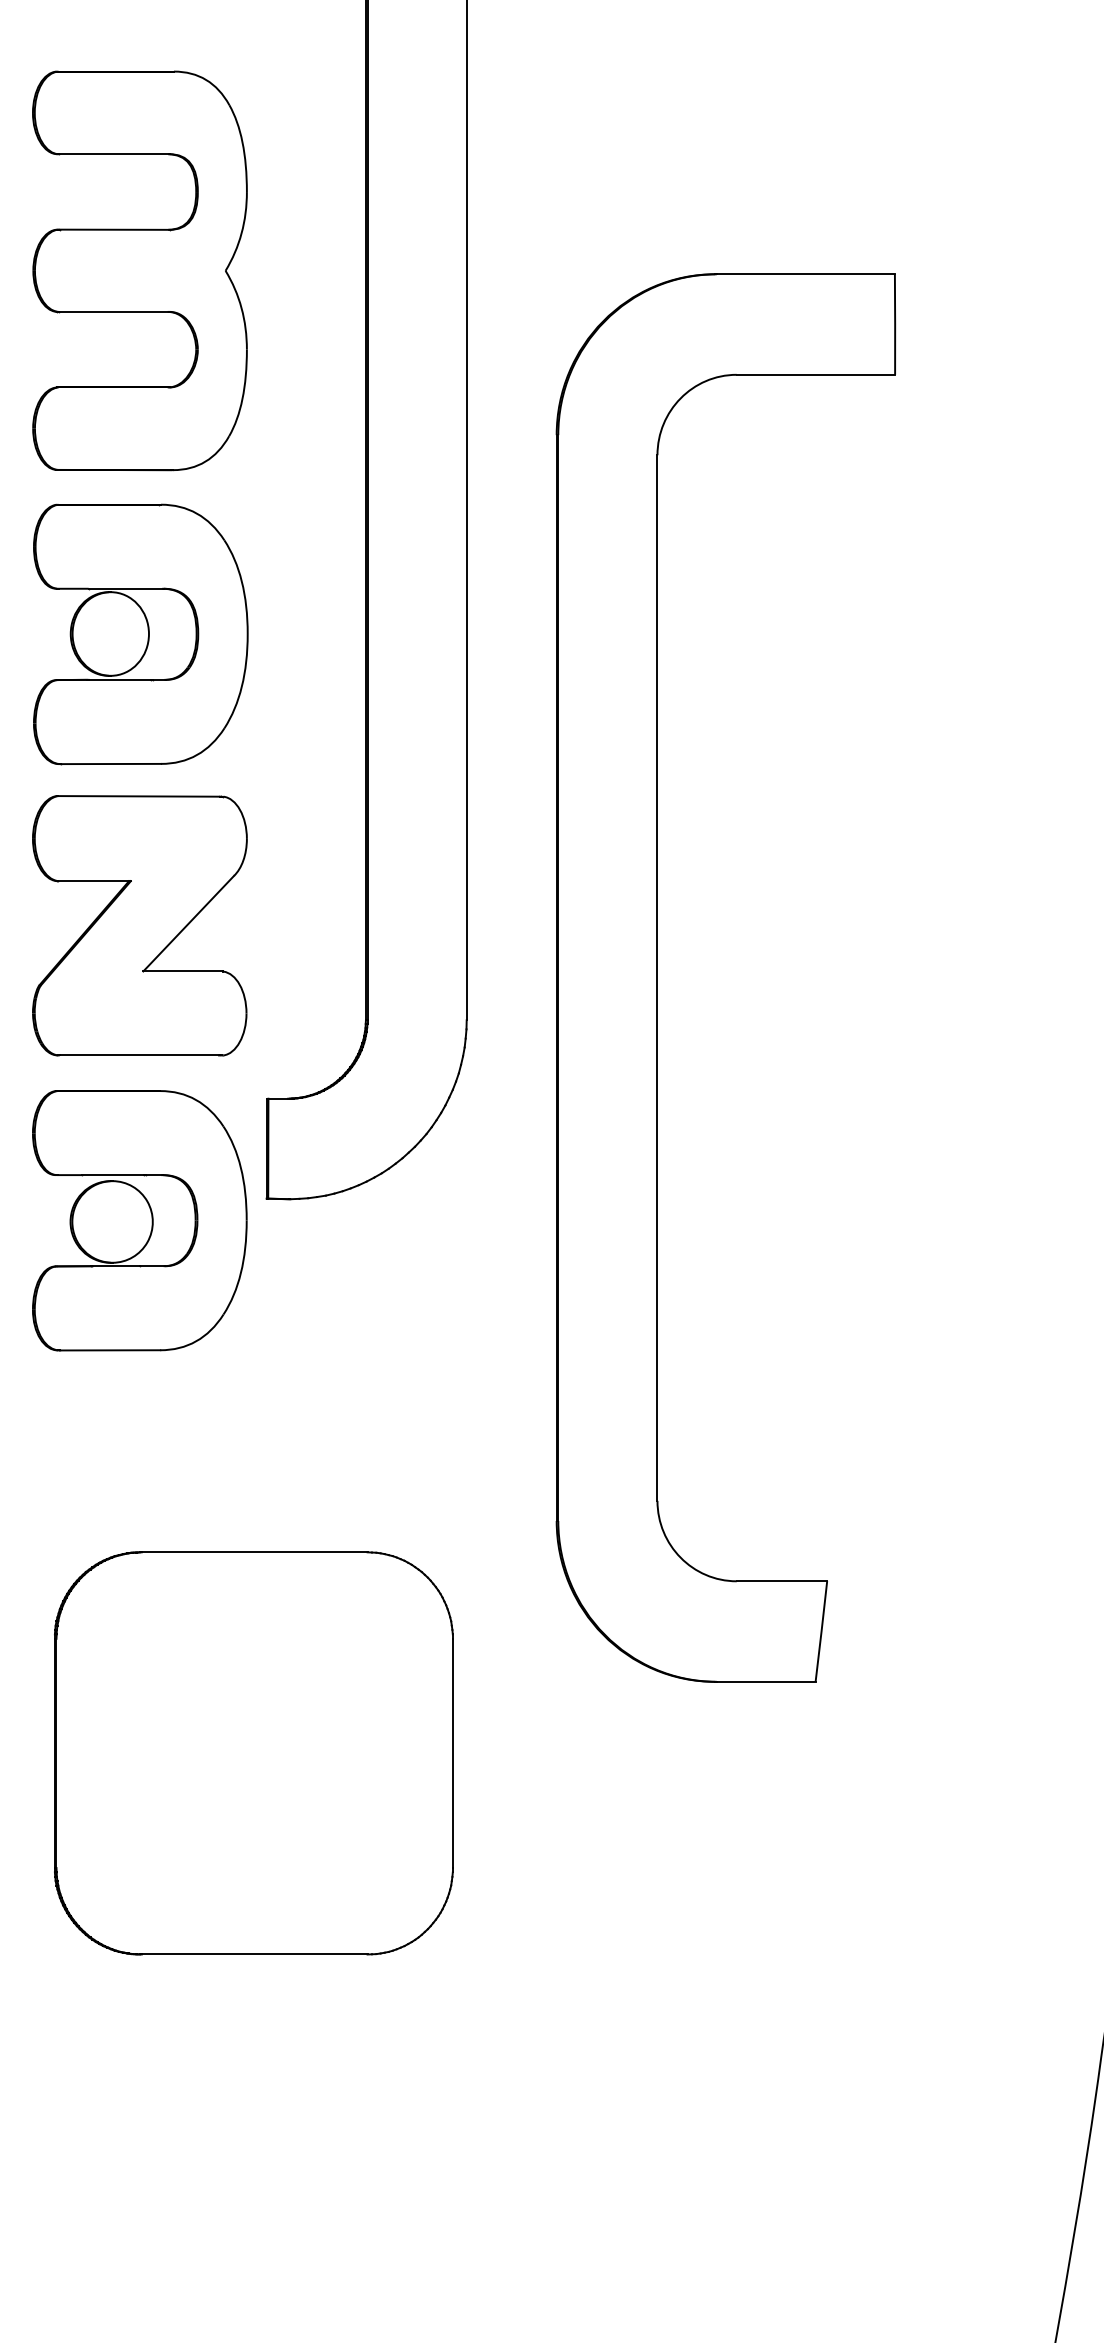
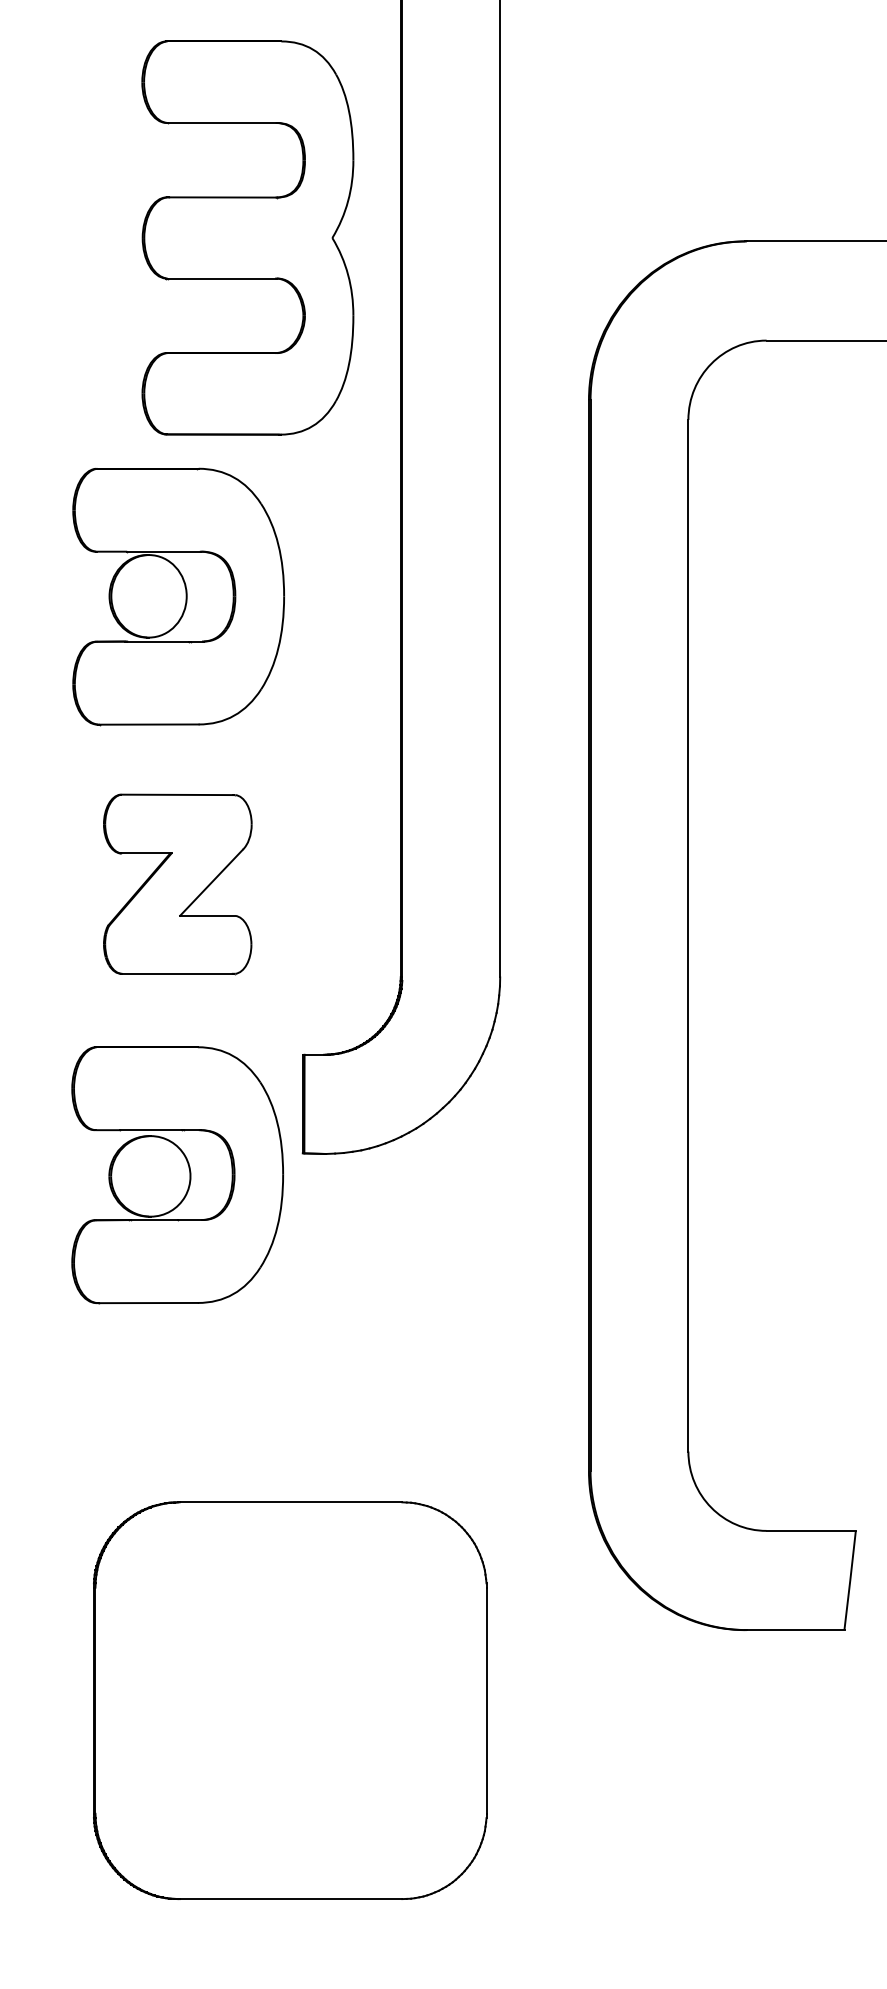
part: (139, 270) -> (247, 237), moved
part: (139, 925) -> (177, 883), size x0.7

